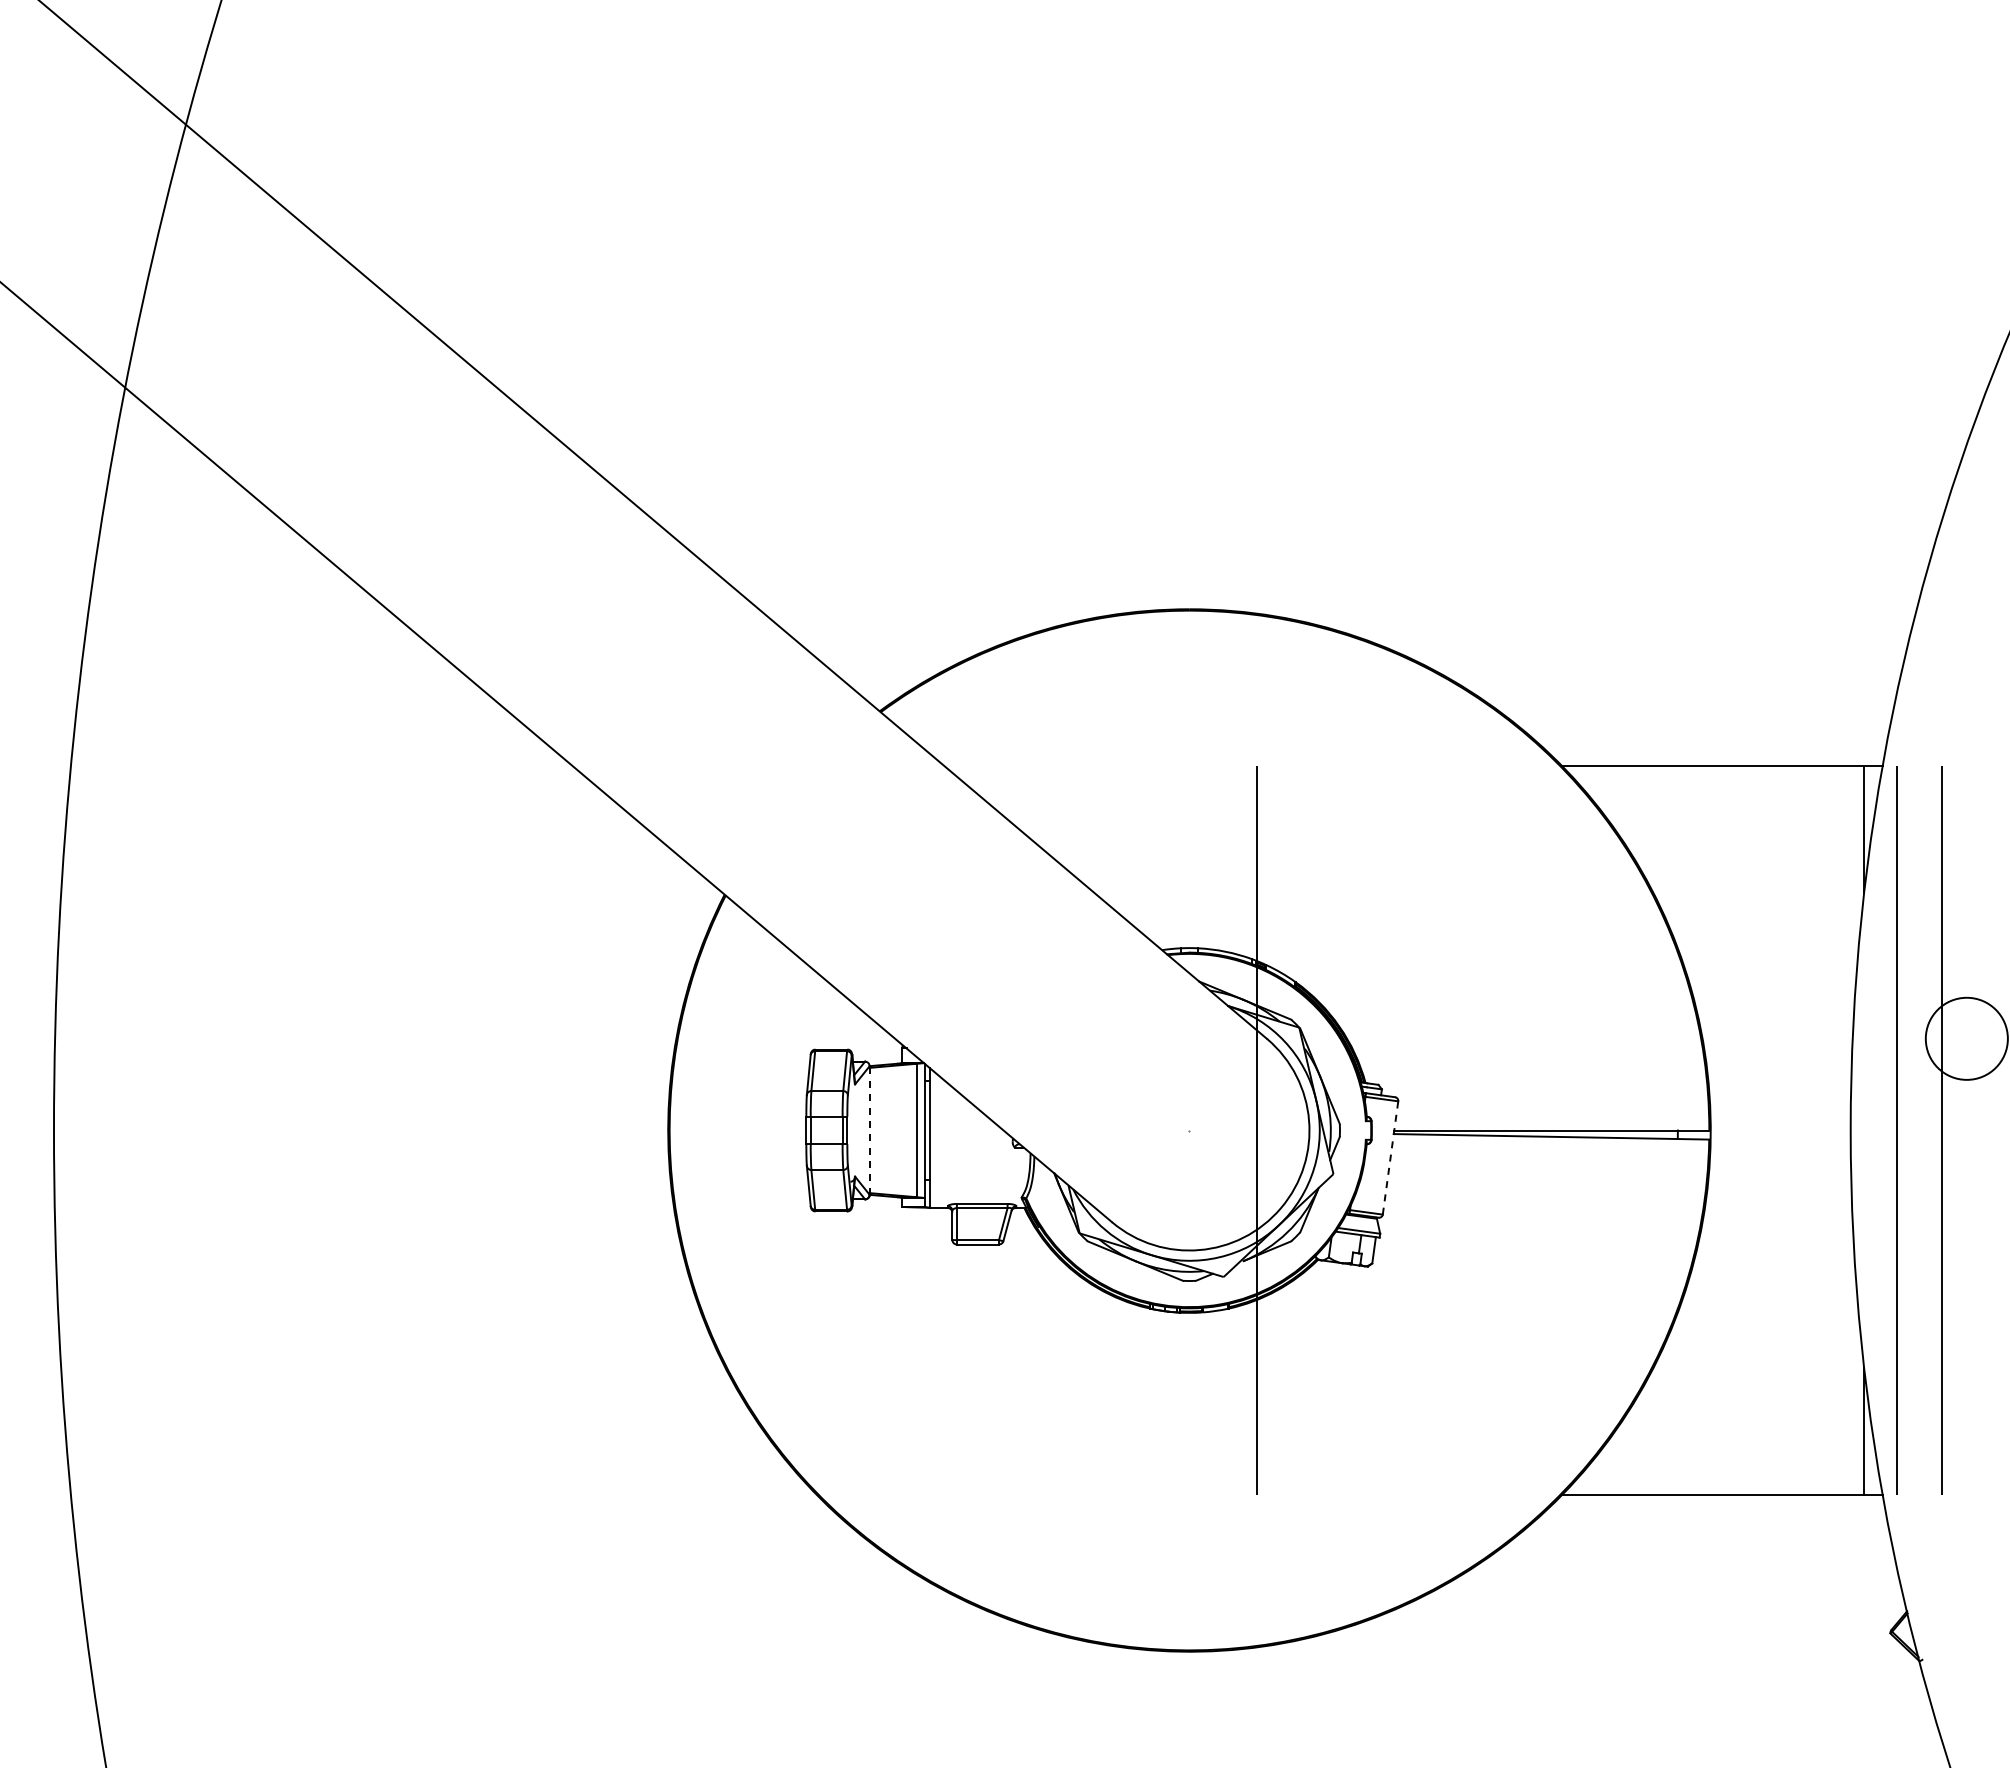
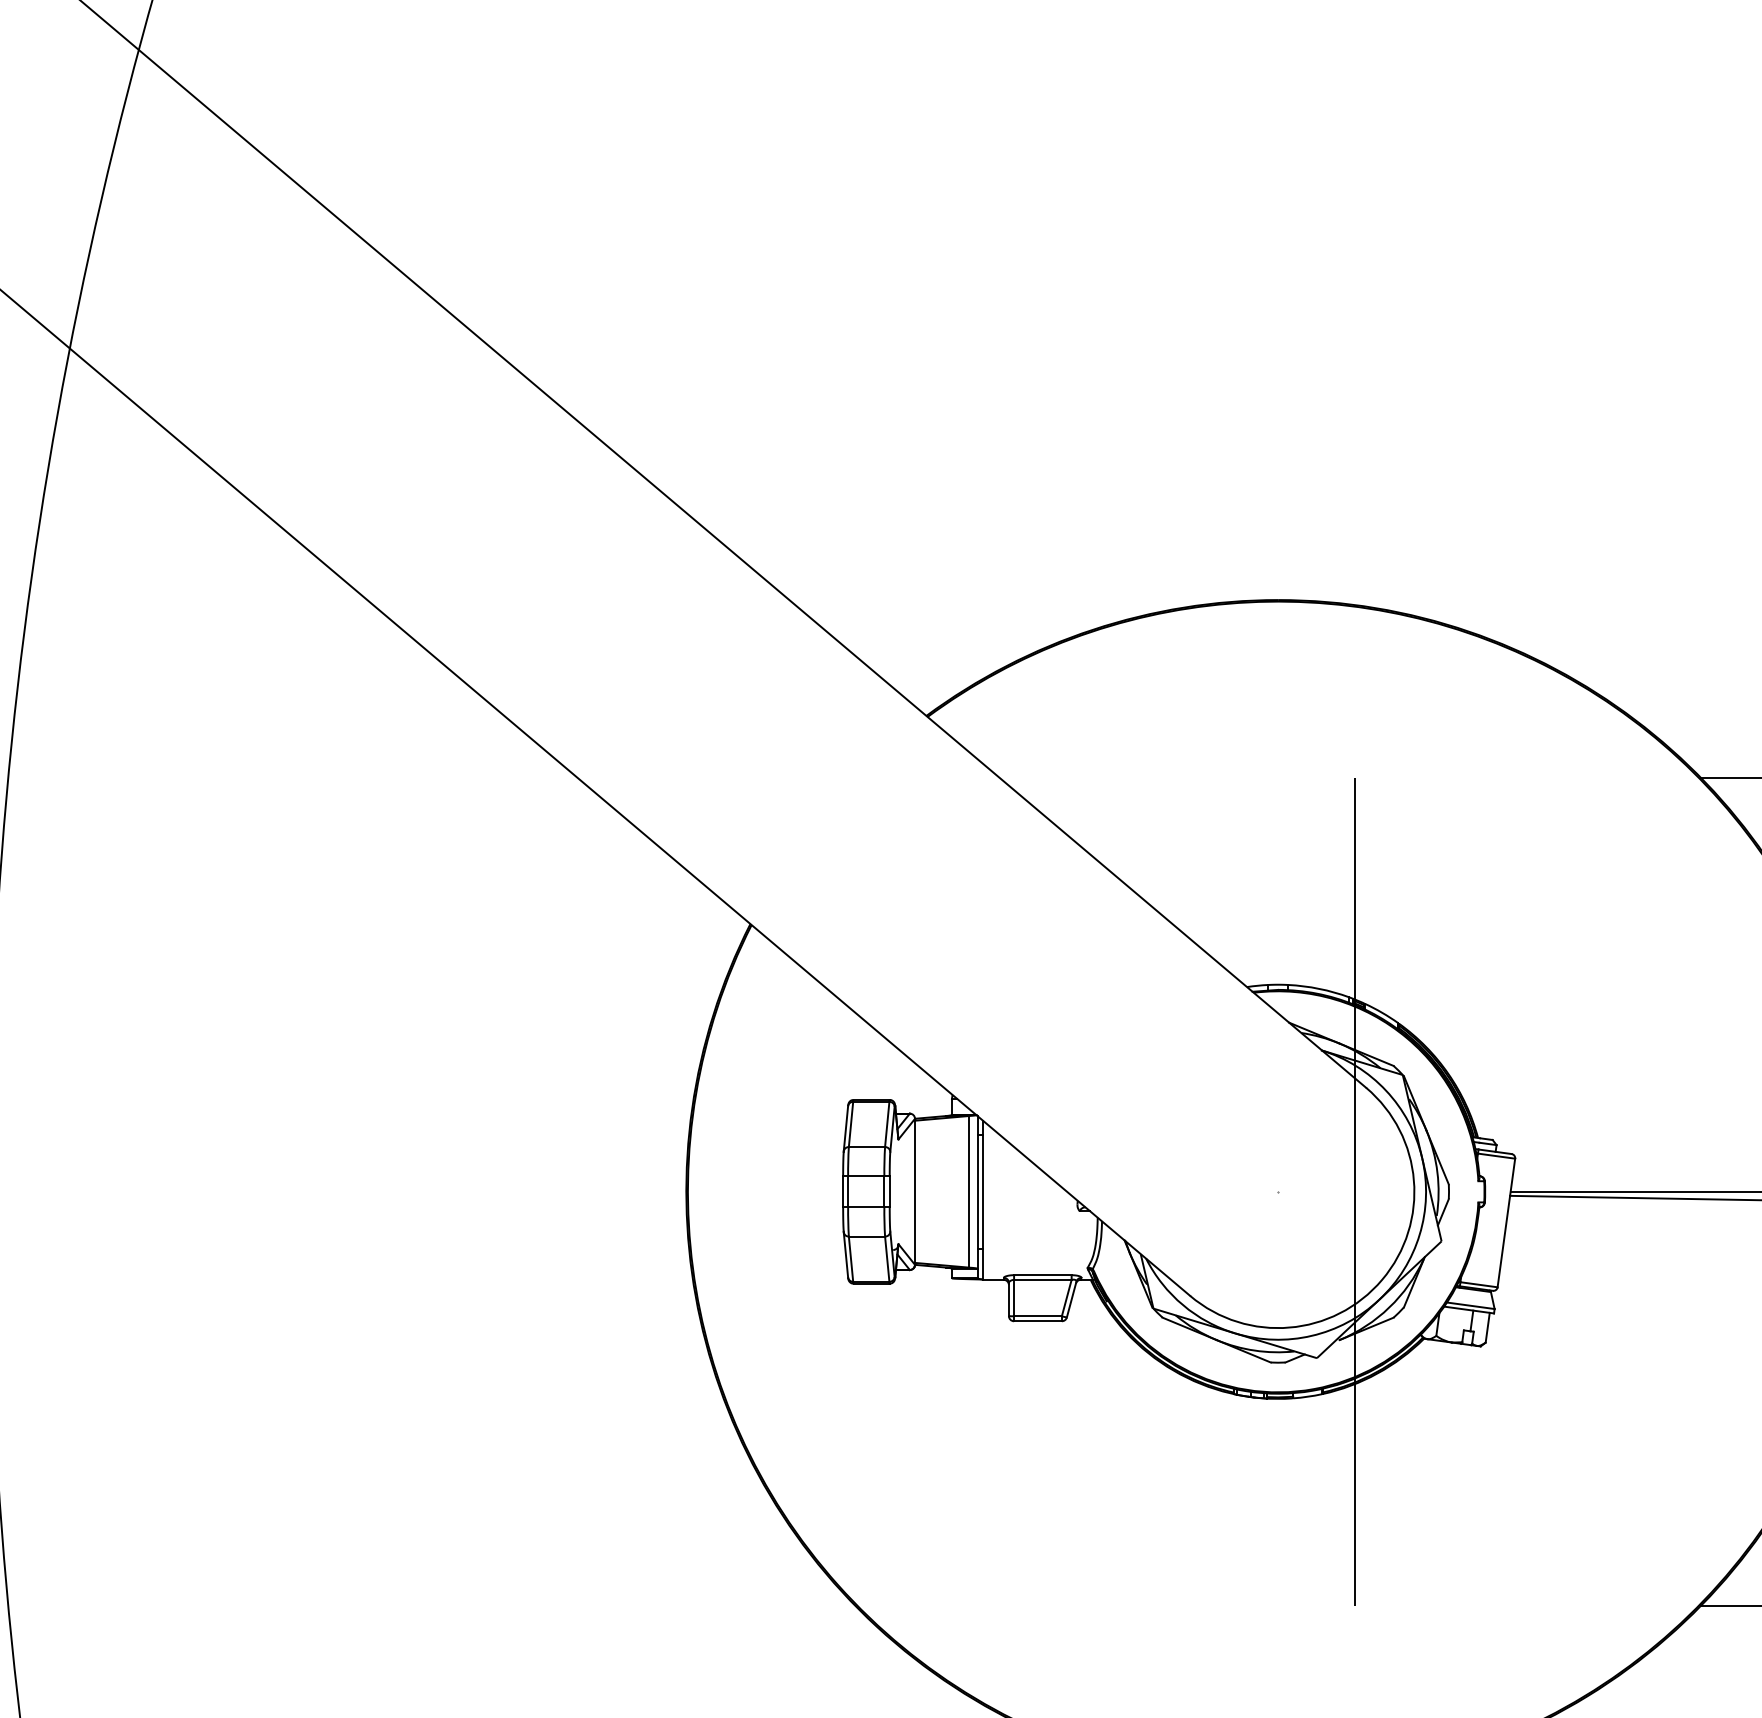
line: (869, 1130) -> (914, 1191), dashed -> solid
line: (1390, 1157) -> (1506, 1222), dashed -> solid

